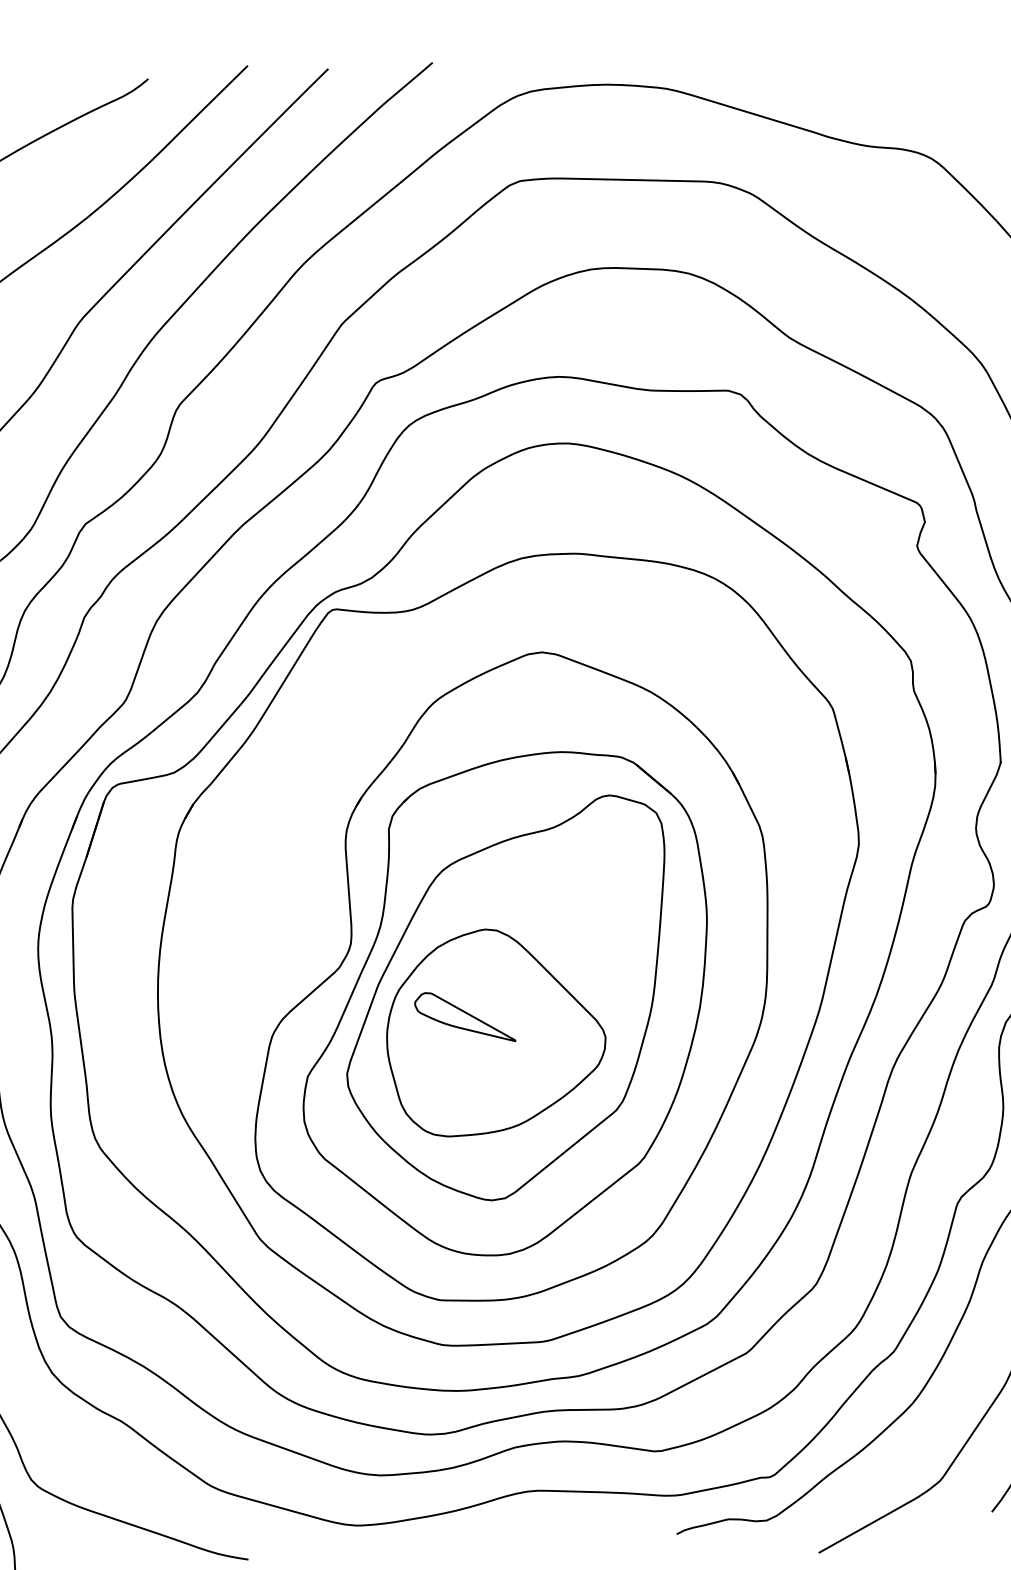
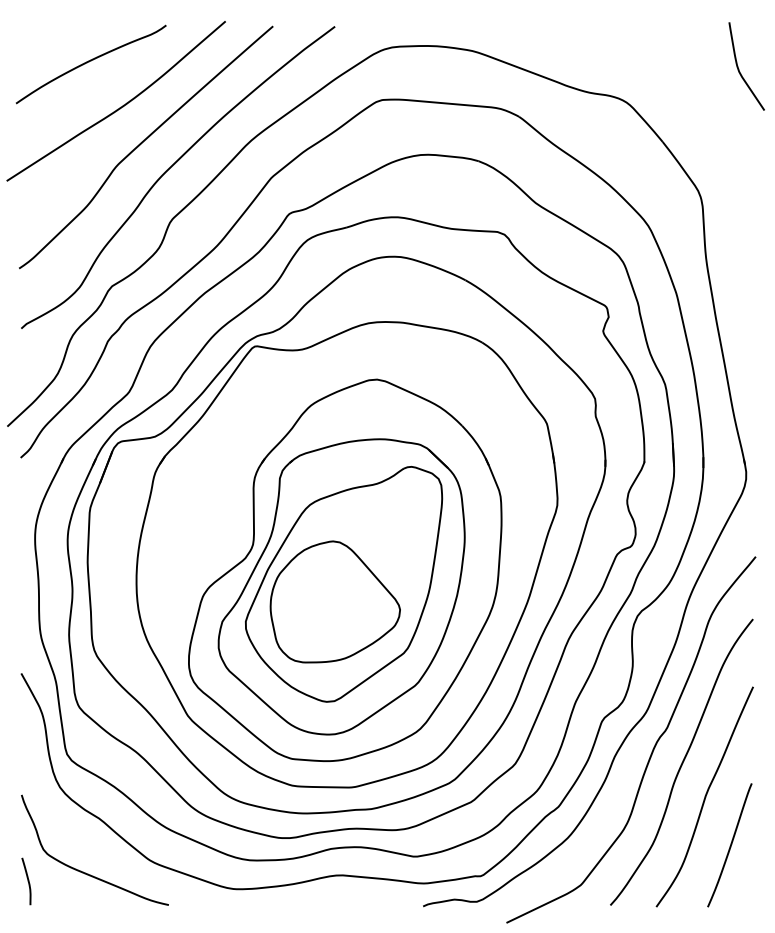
part: (464, 1017) -> (317, 592), removed

